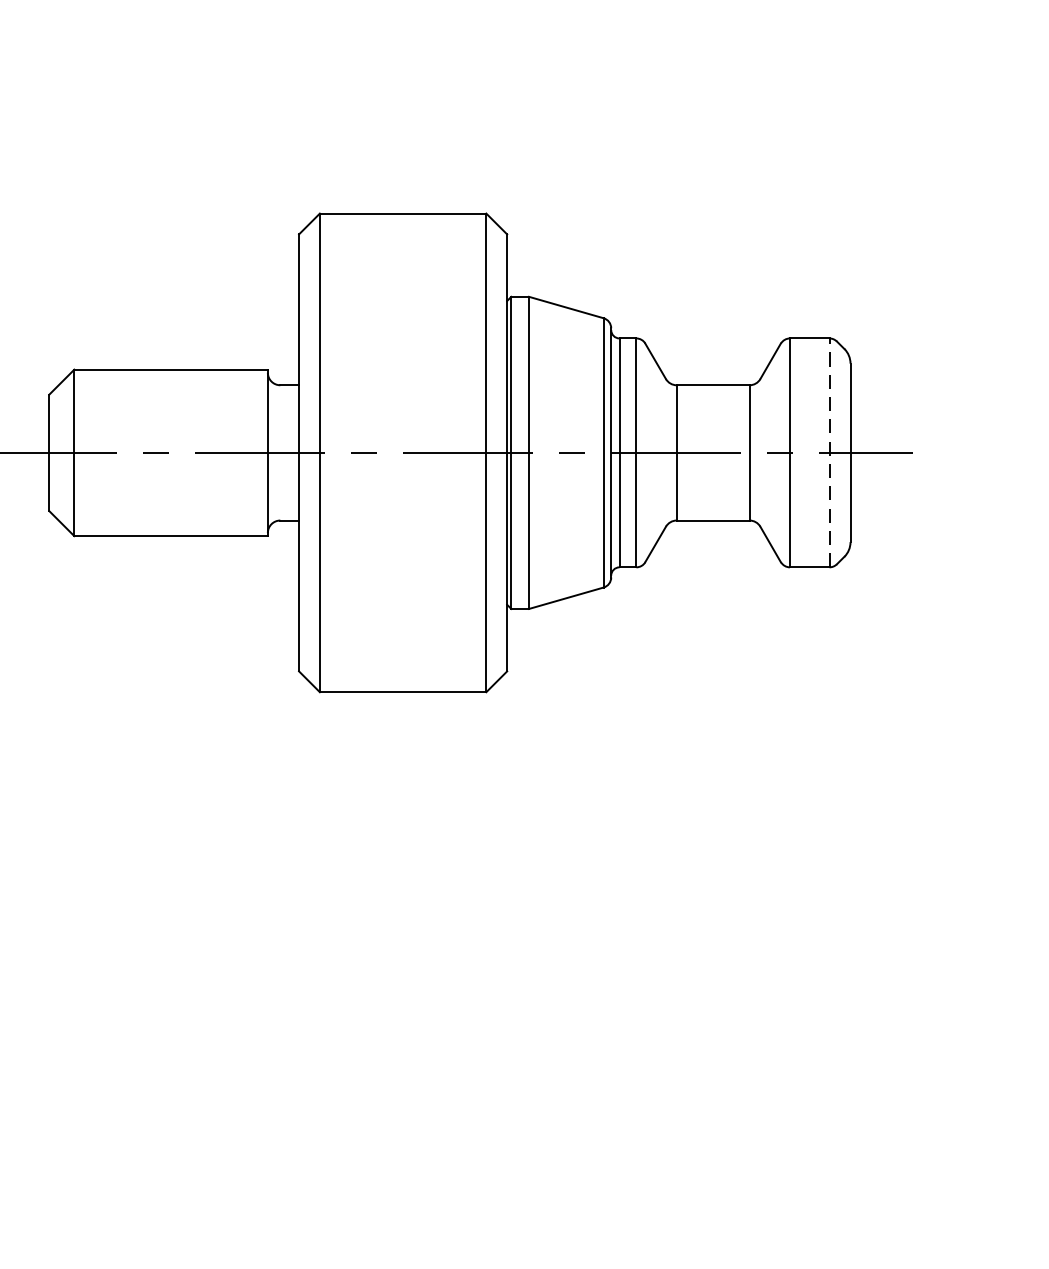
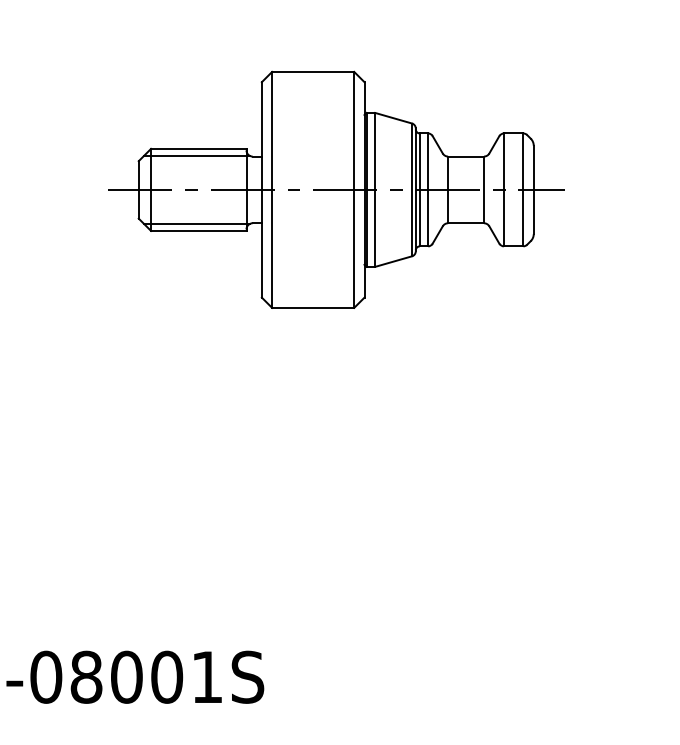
line: (166, 383) -> (196, 155), added
line: (829, 452) -> (523, 189), dashed -> solid
line: (166, 521) -> (196, 223), added

